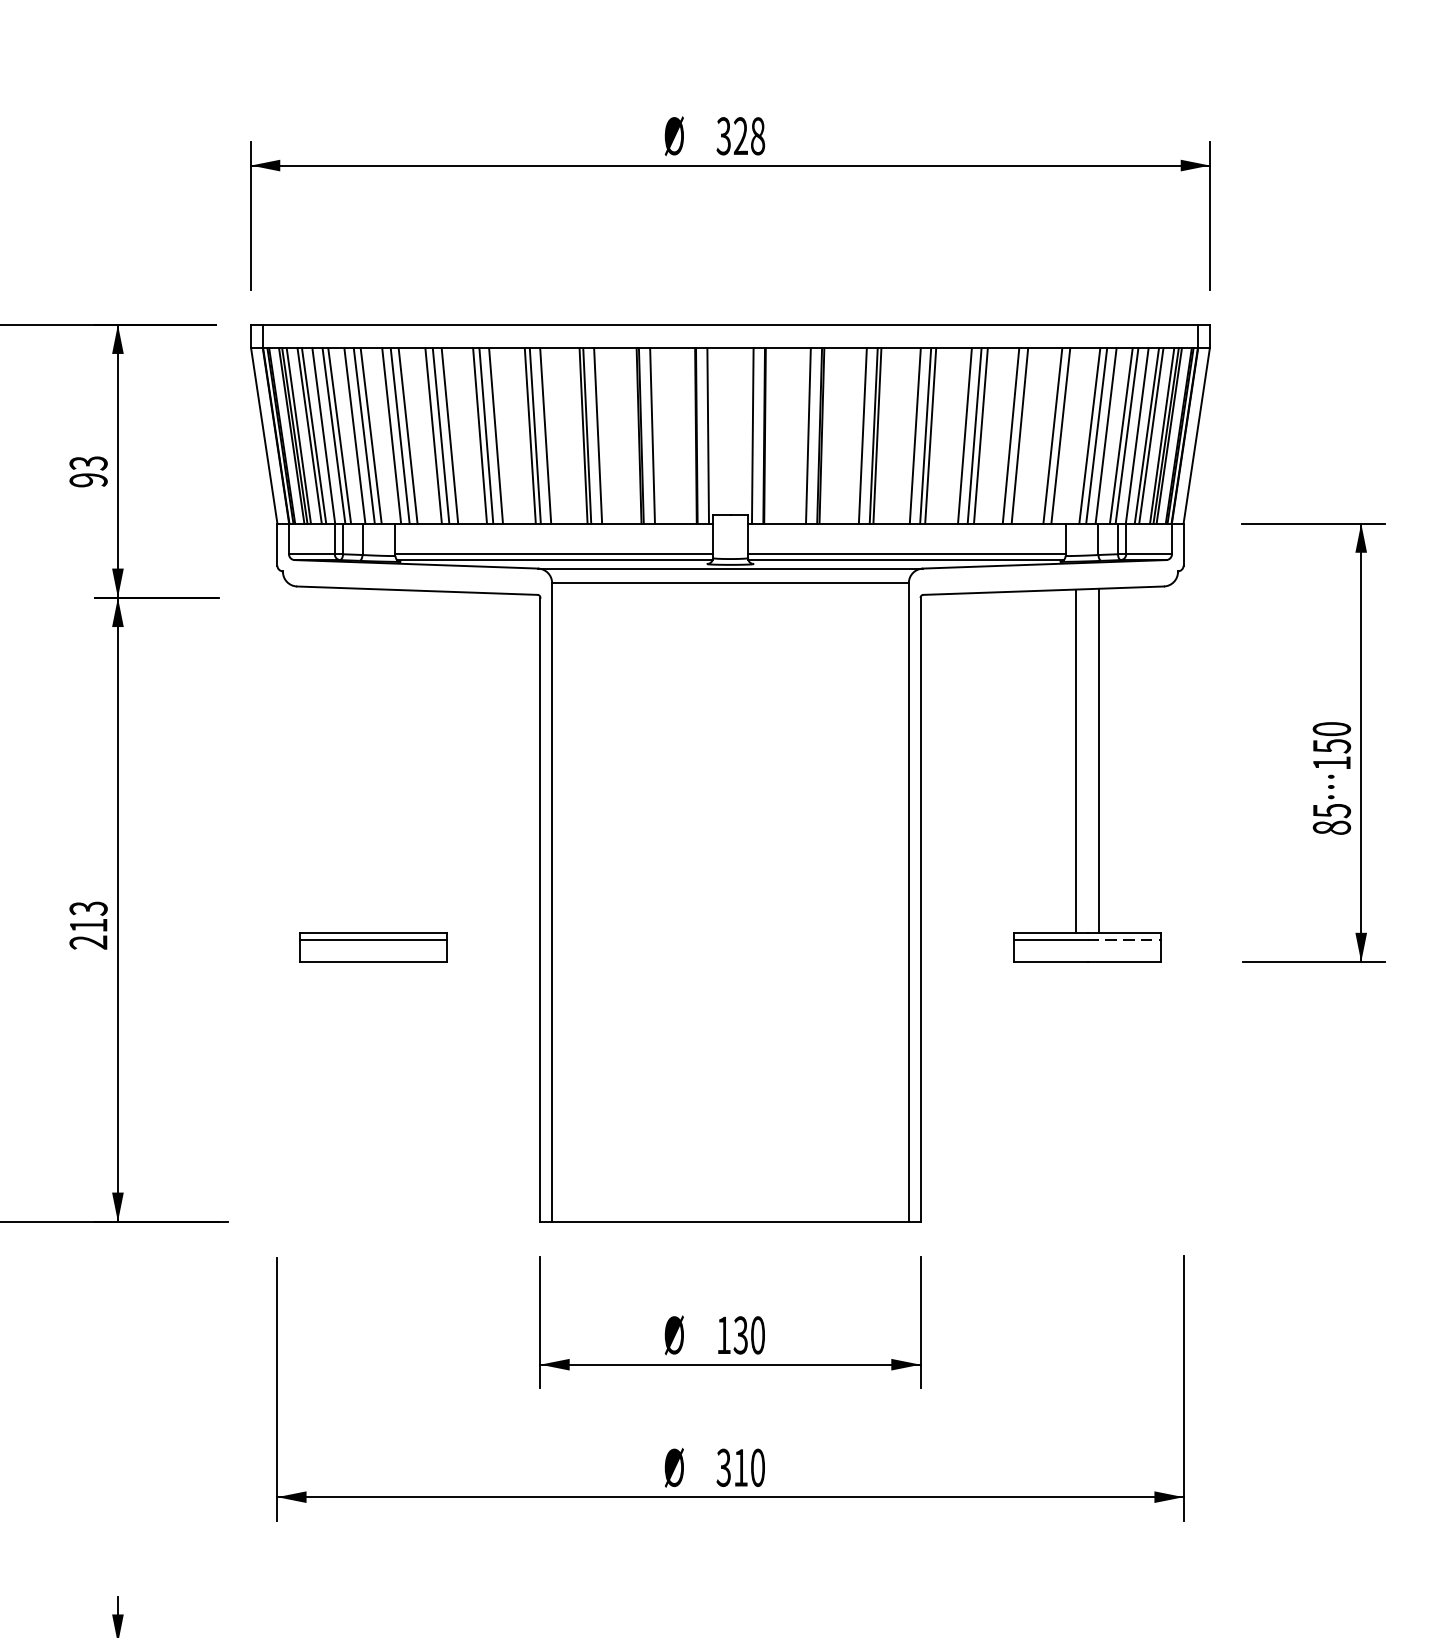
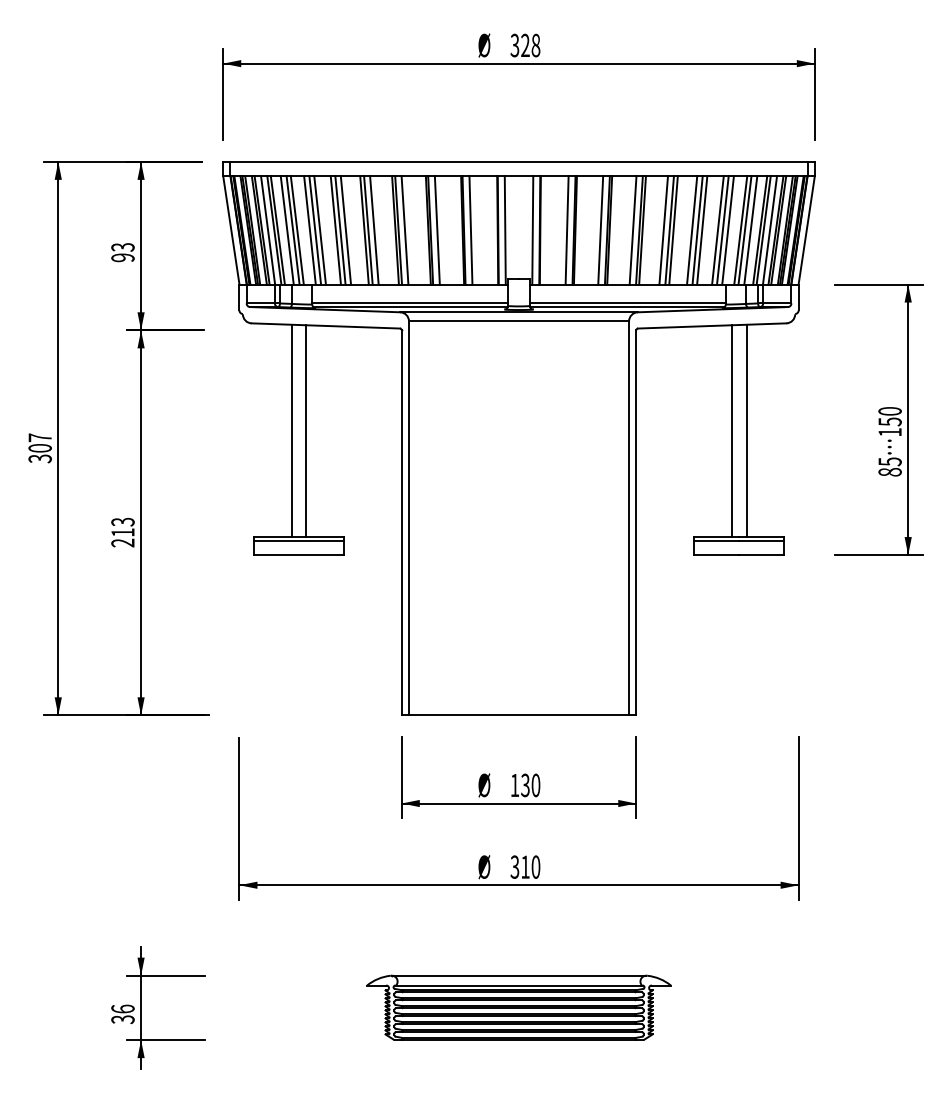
line: (1027, 435) -> (702, 230), added
line: (1068, 435) -> (727, 230), added
line: (361, 760) -> (291, 430), added
line: (384, 761) -> (305, 431), added
line: (1123, 940) -> (761, 541), dashed -> solid

